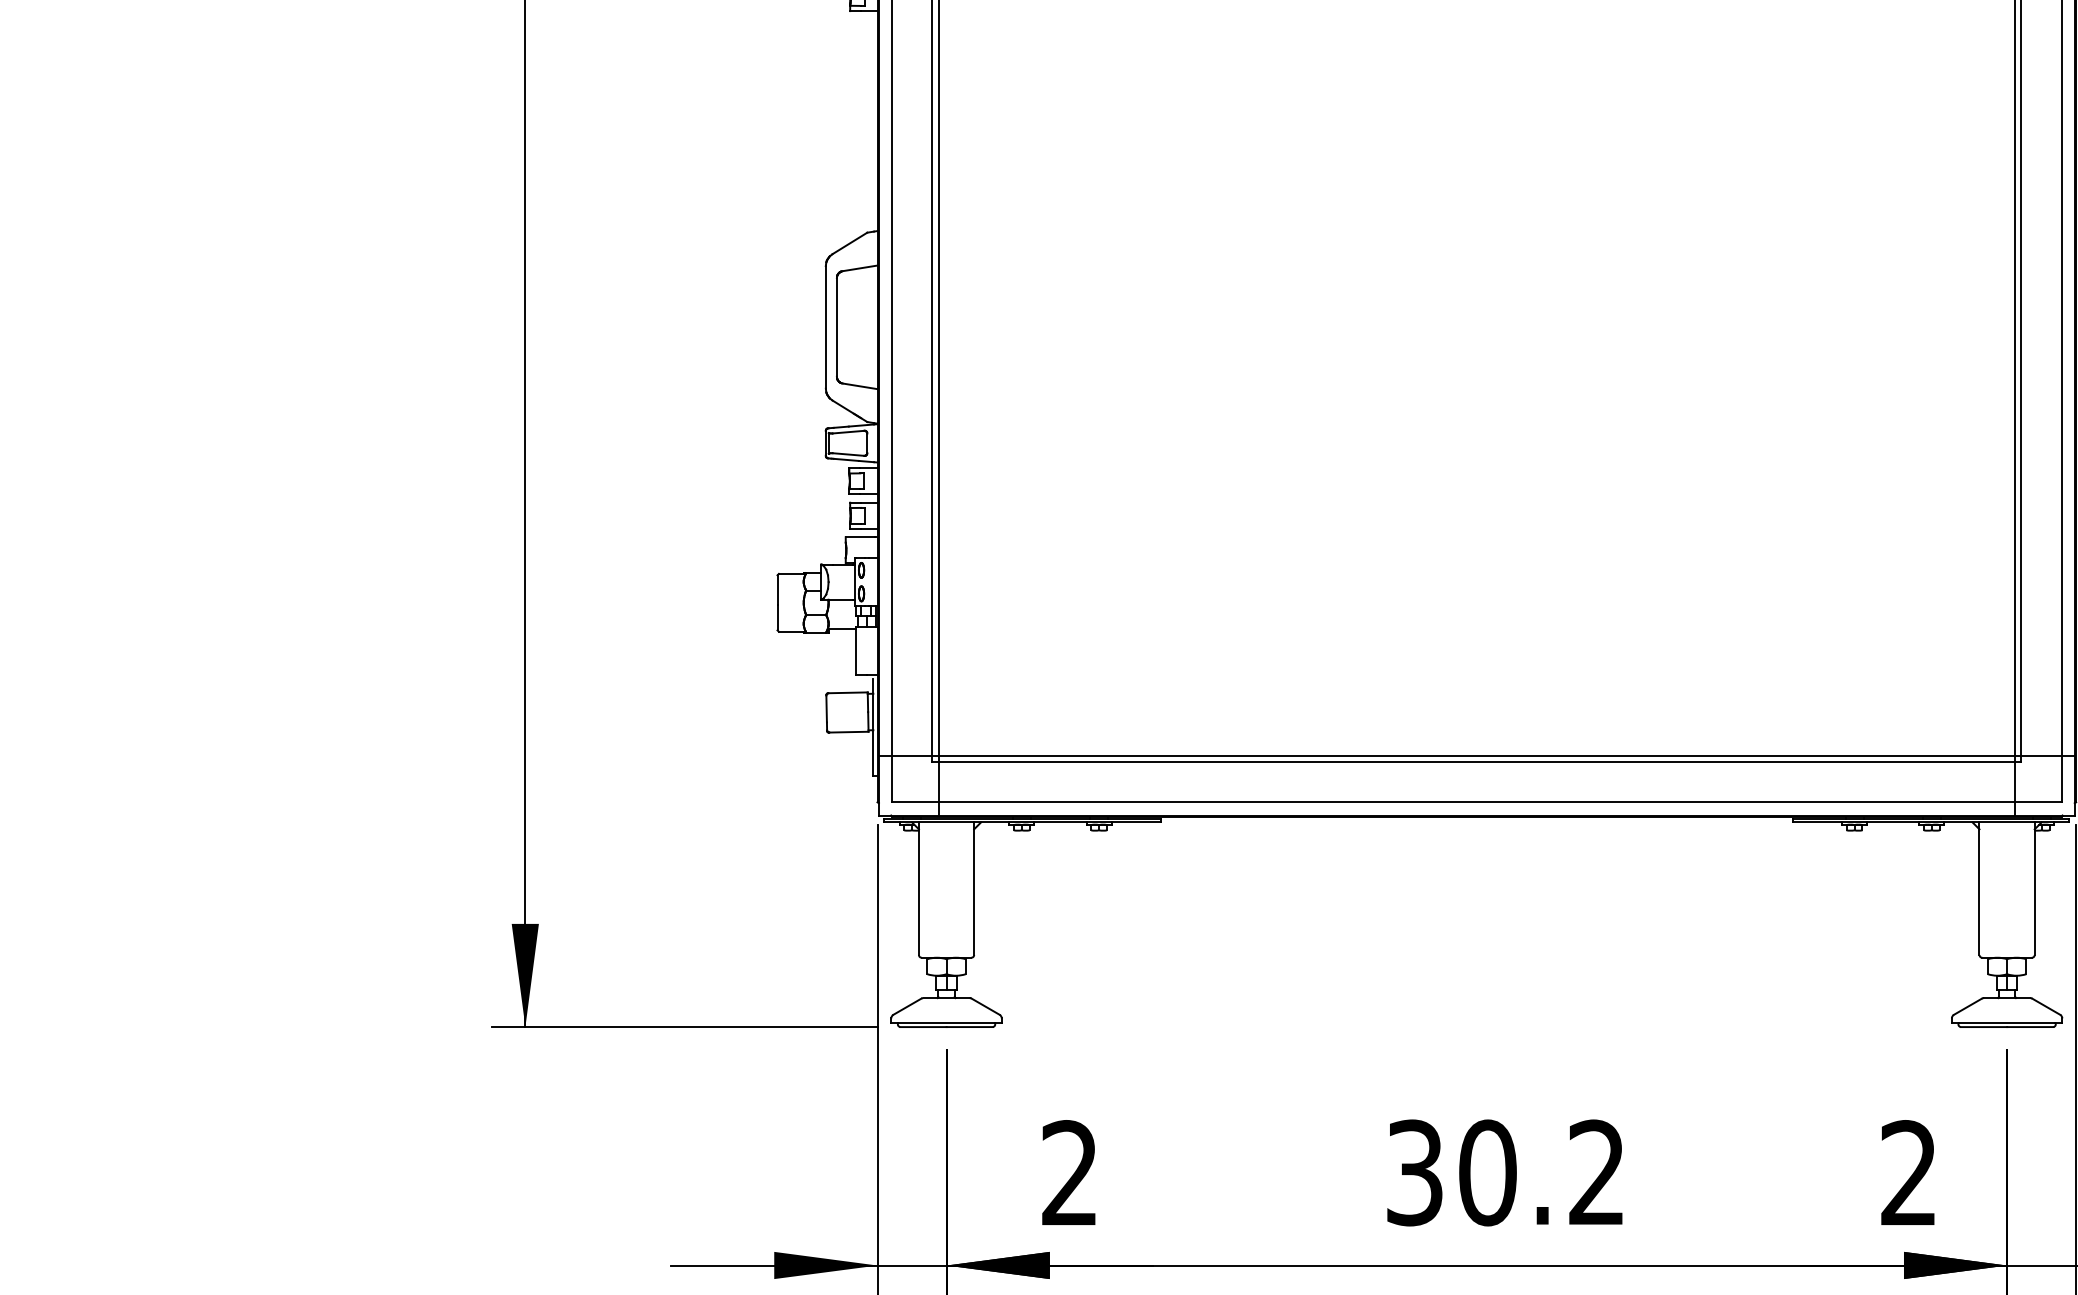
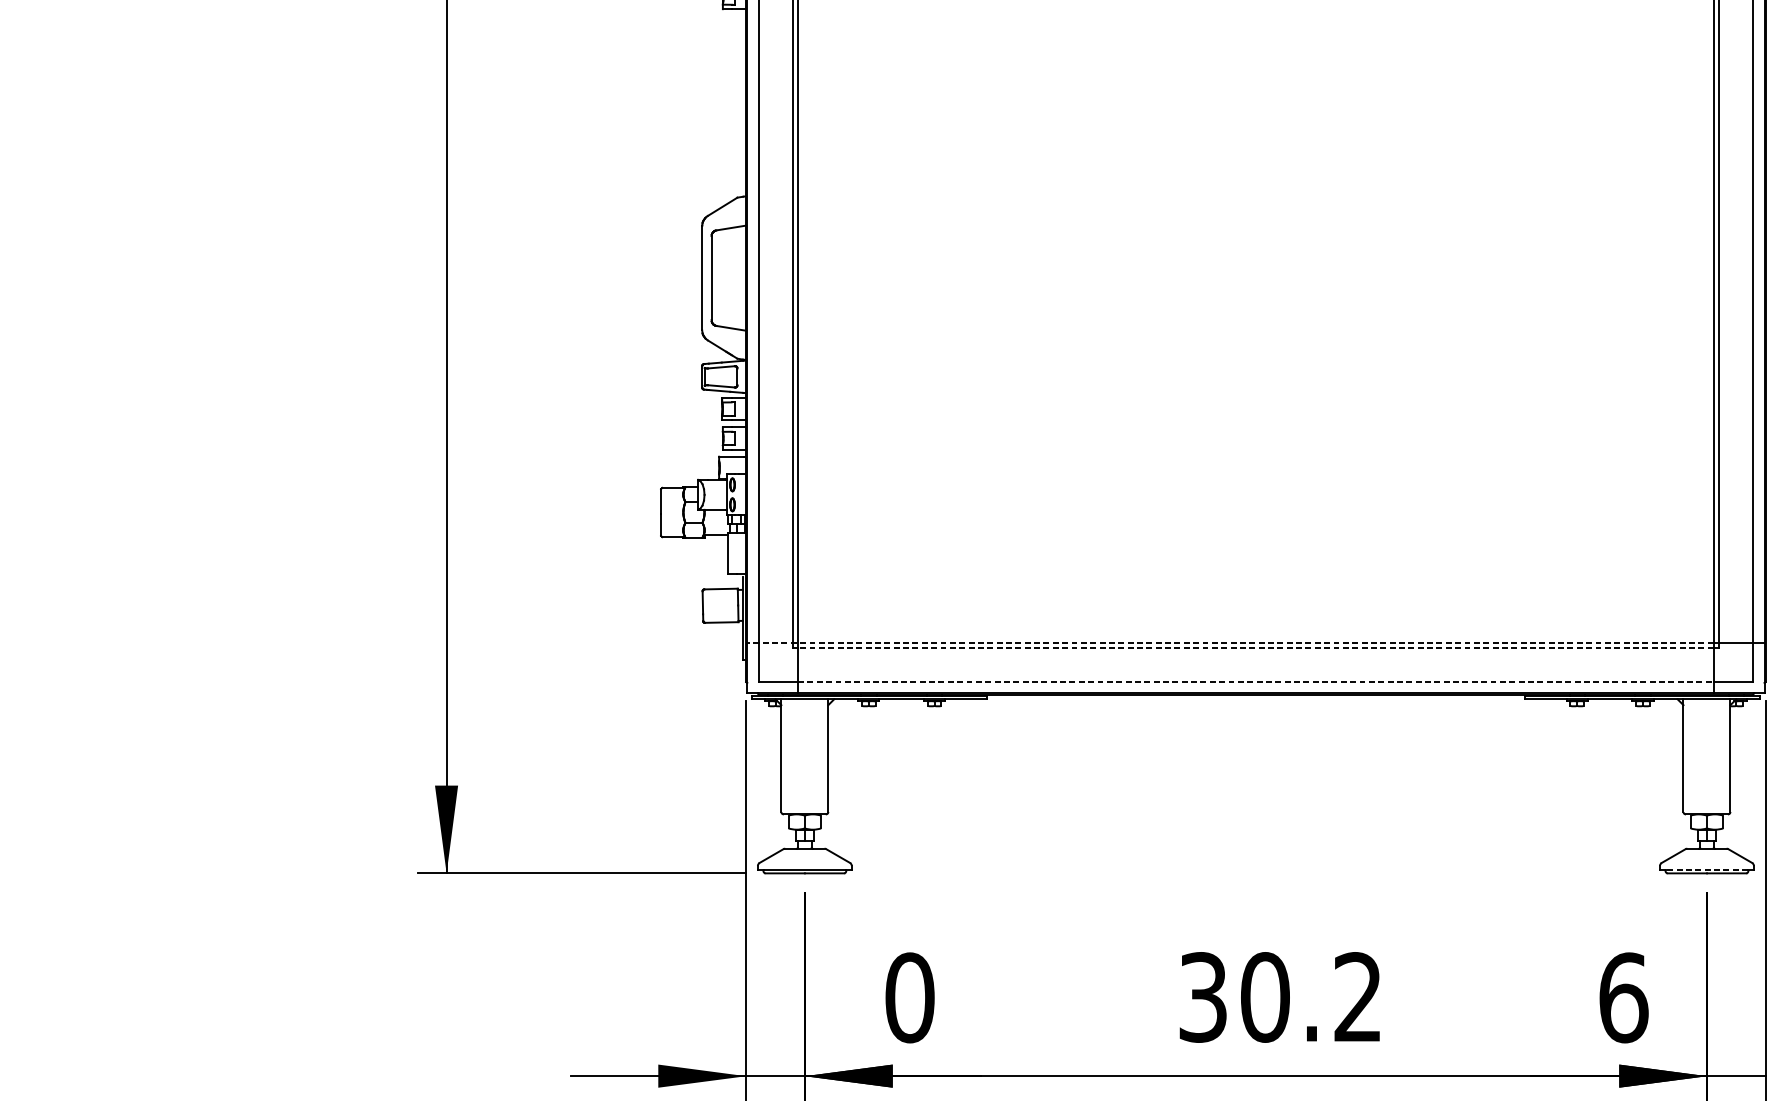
line: (1446, 755) -> (1230, 642), solid -> dashed
line: (1476, 762) -> (1255, 648), solid -> dashed
line: (1477, 802) -> (1256, 682), solid -> dashed
line: (2006, 1022) -> (1706, 869), solid -> dashed
text: (1070, 1173) -> (910, 997), 2 -> 0
text: (1909, 1173) -> (1623, 997), 2 -> 6

